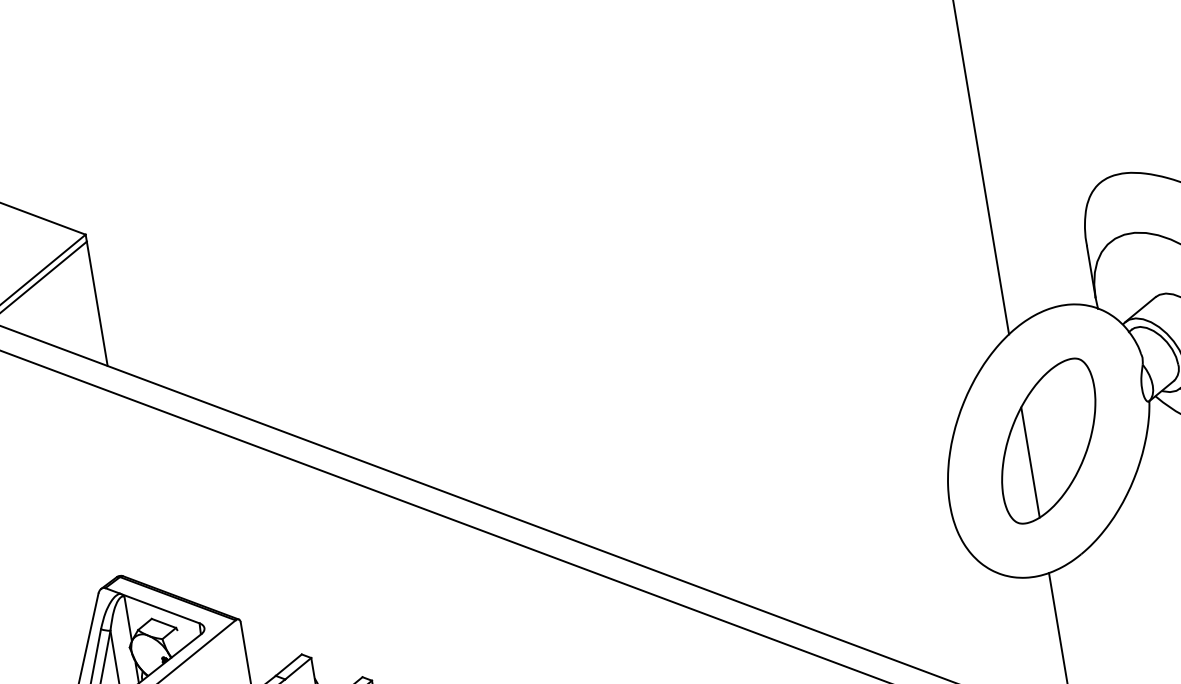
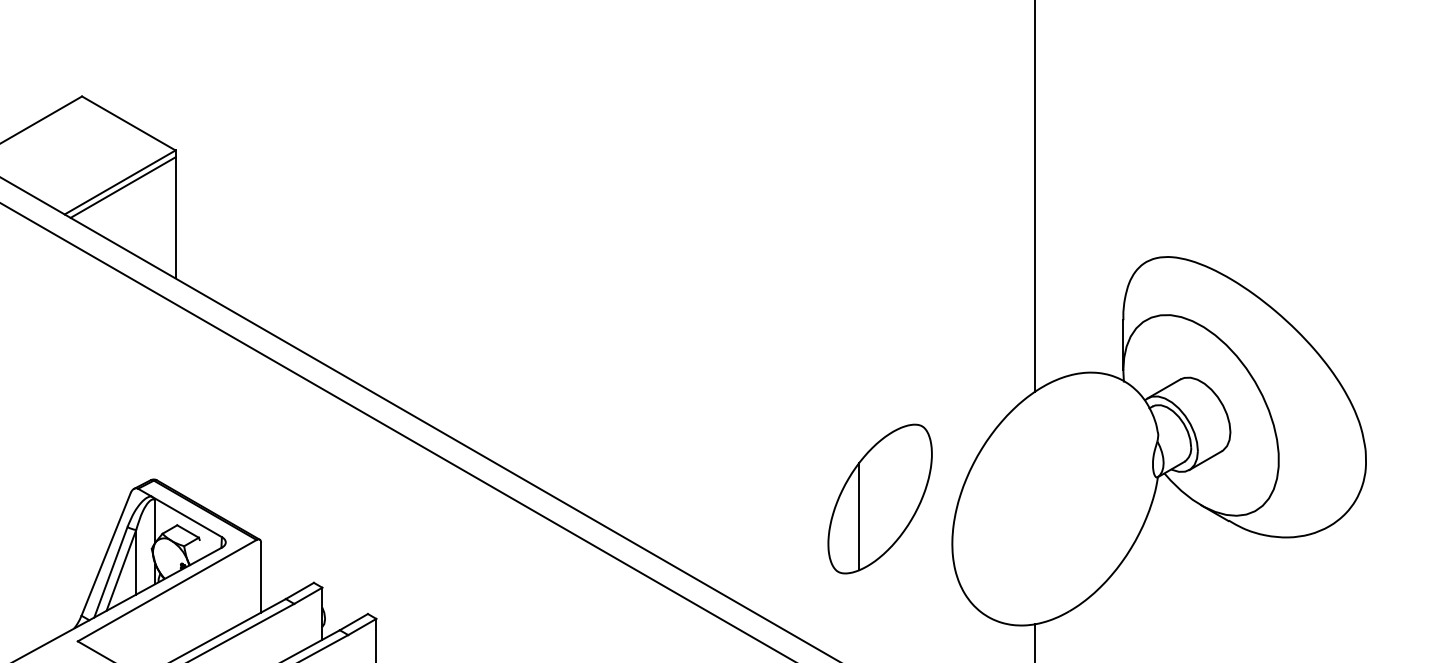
part: (1047, 440) -> (879, 498), moved

